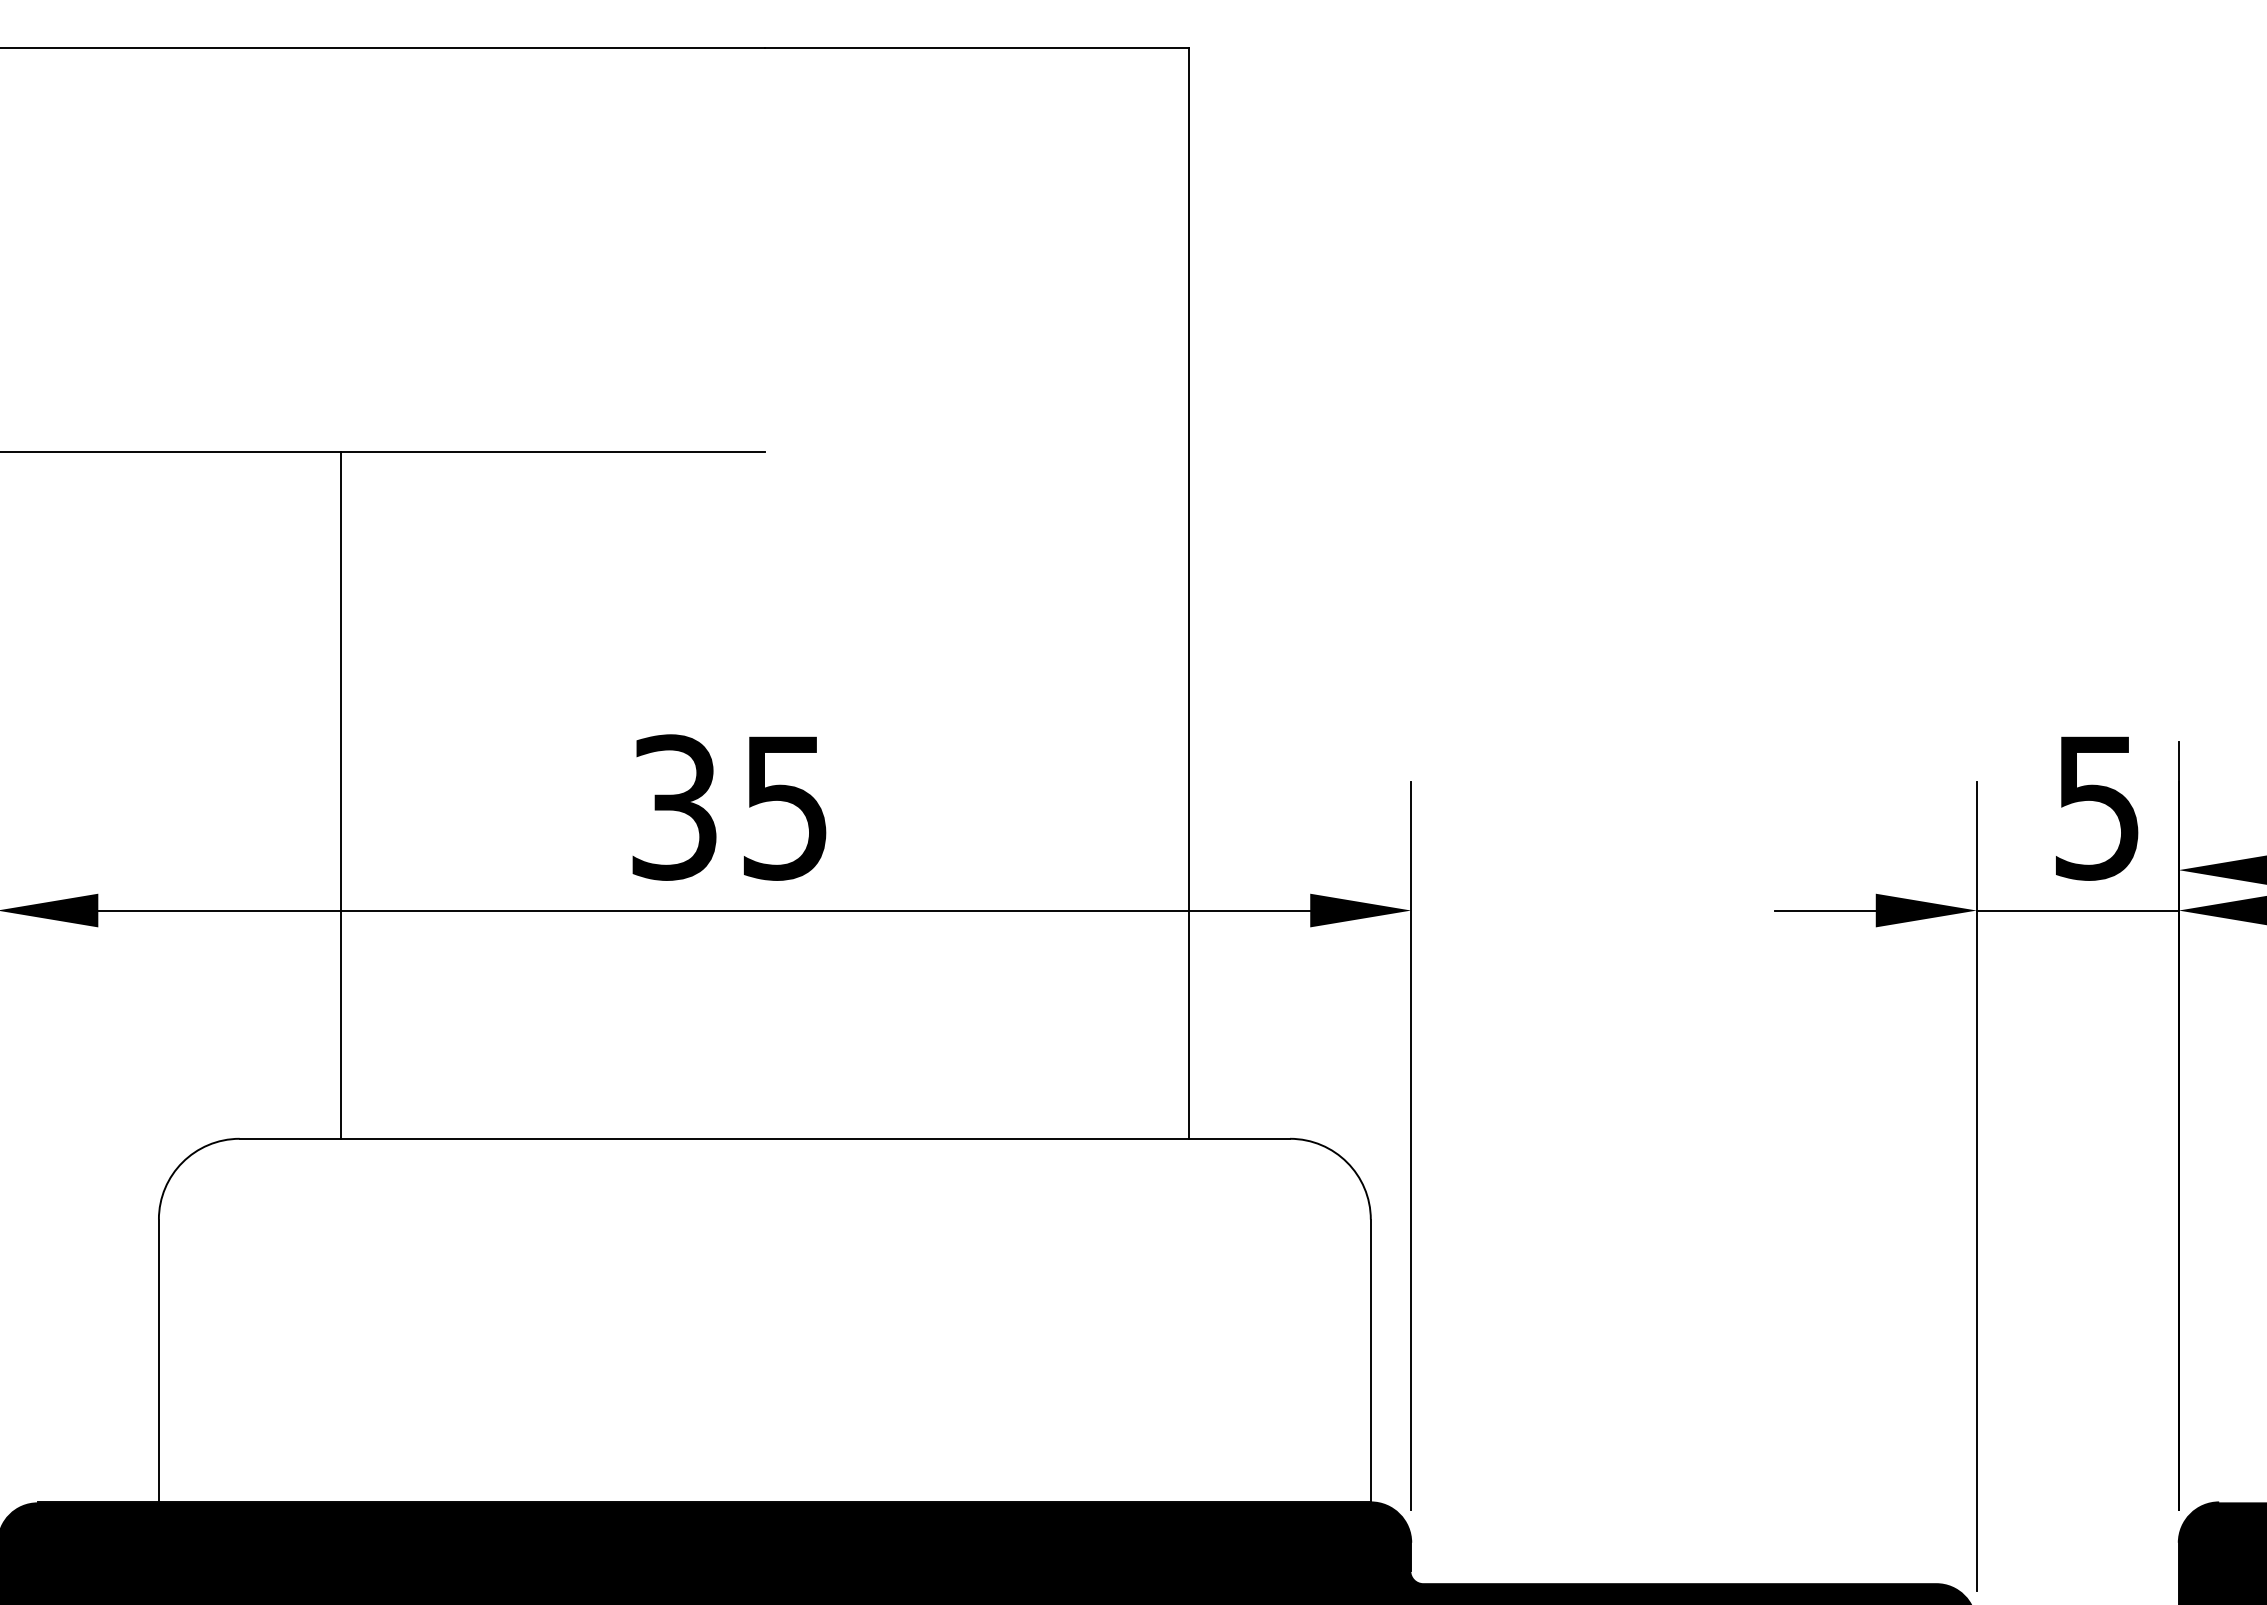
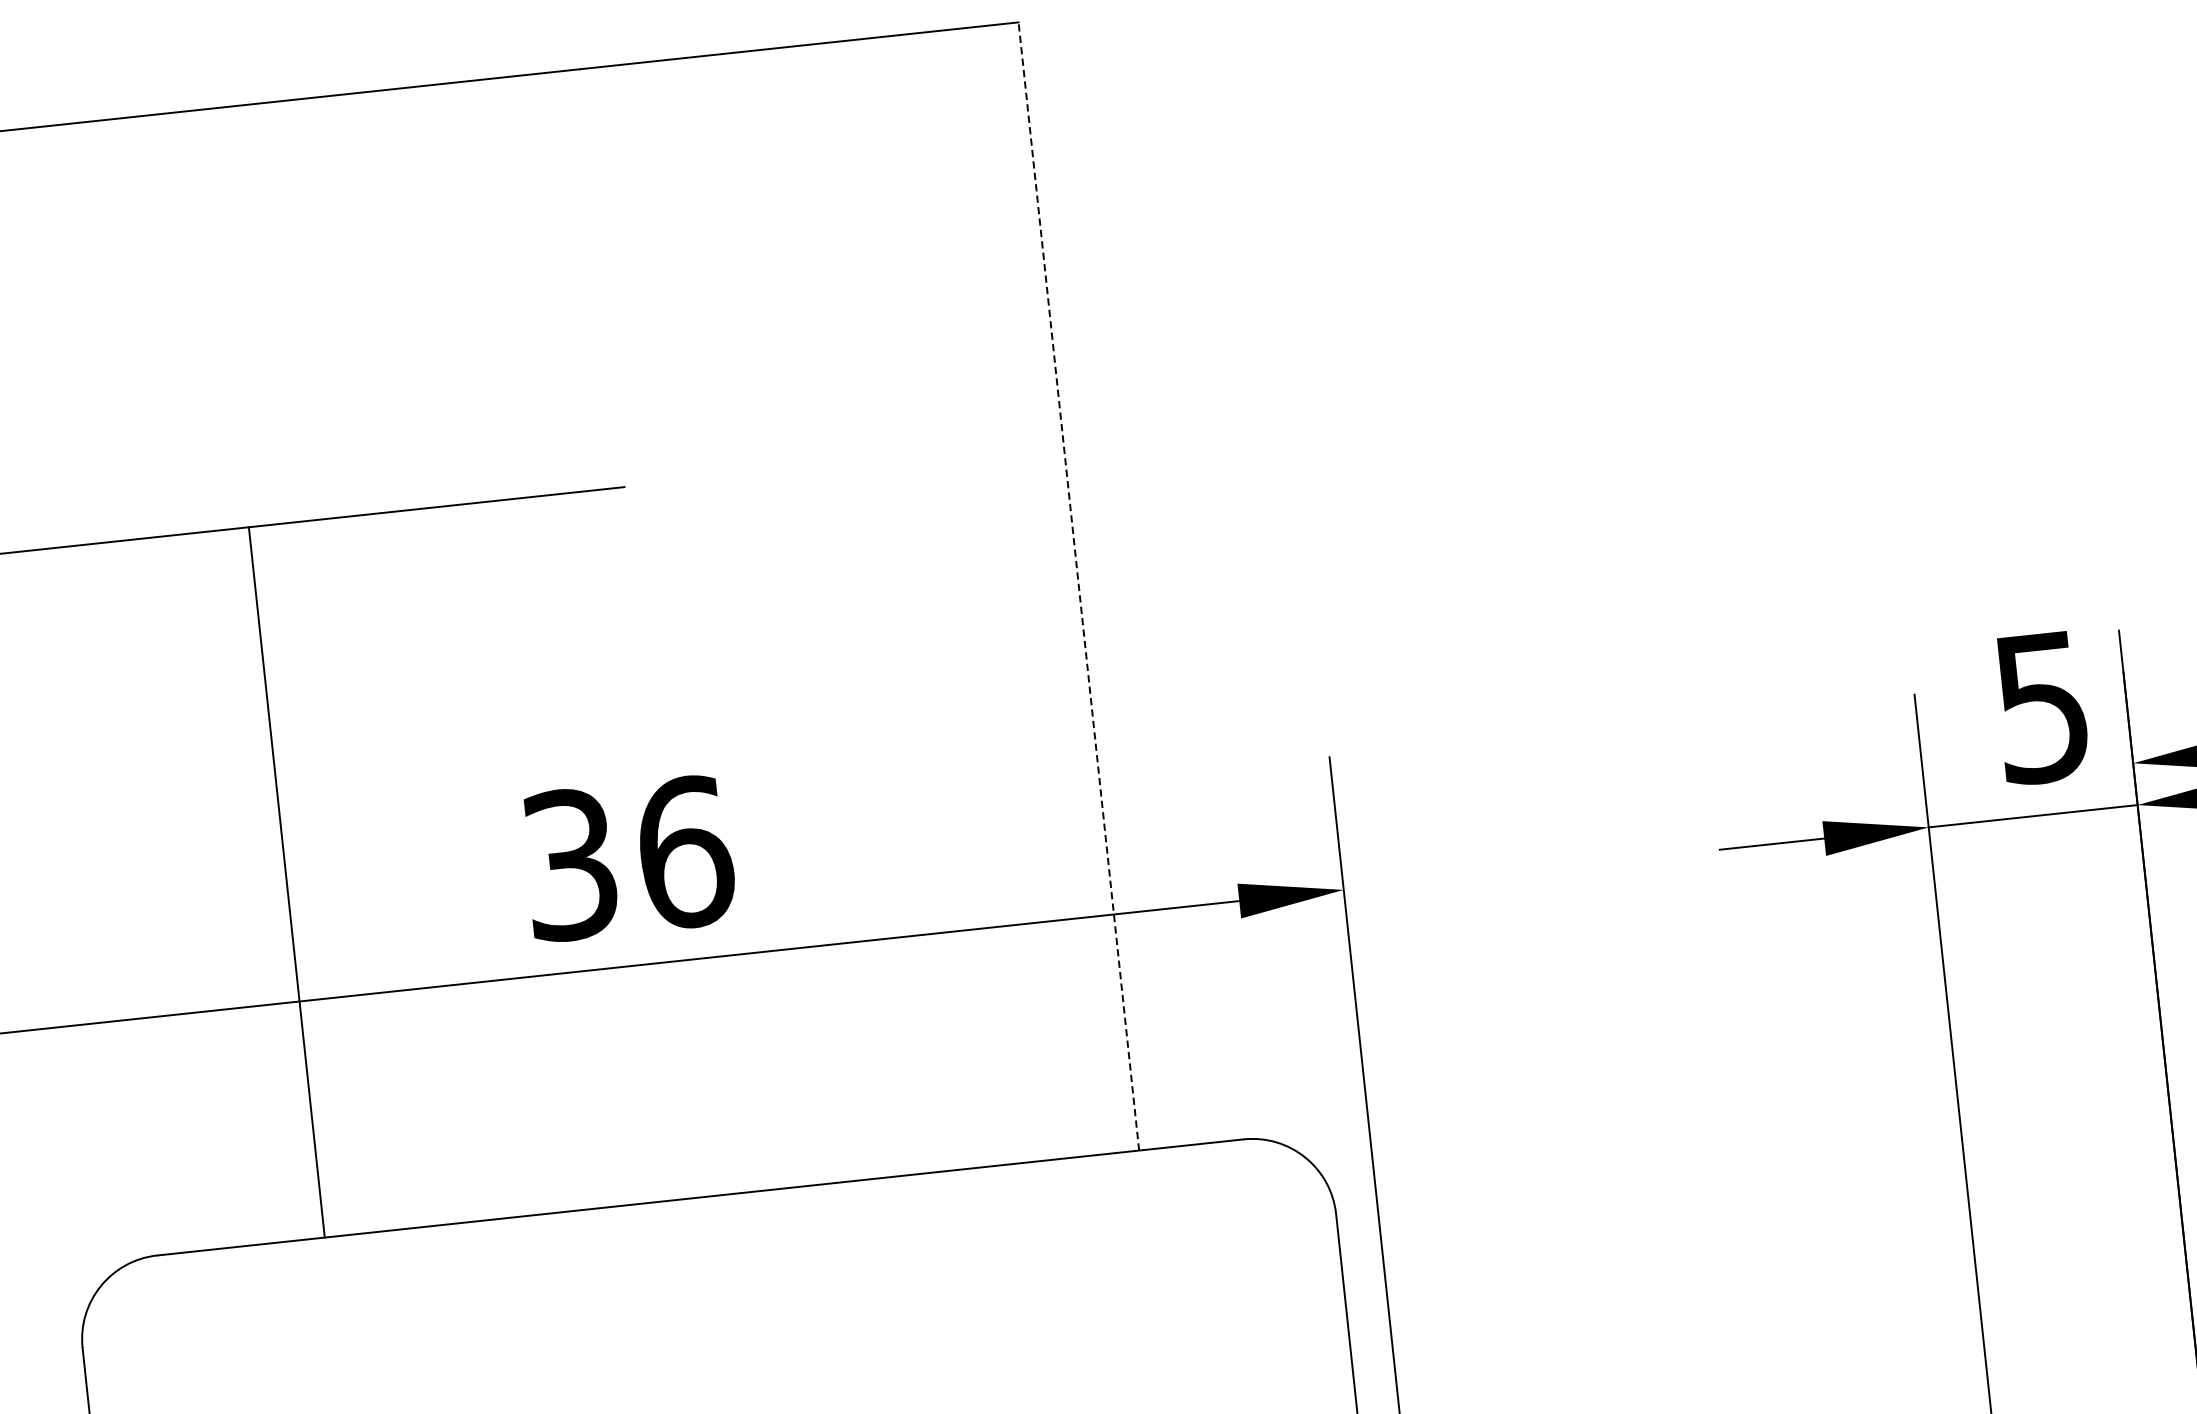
line: (1189, 592) -> (1079, 585), solid -> dashed
line: (340, 795) -> (286, 882), moved
text: (786, 807) -> (686, 852), 35 -> 36

